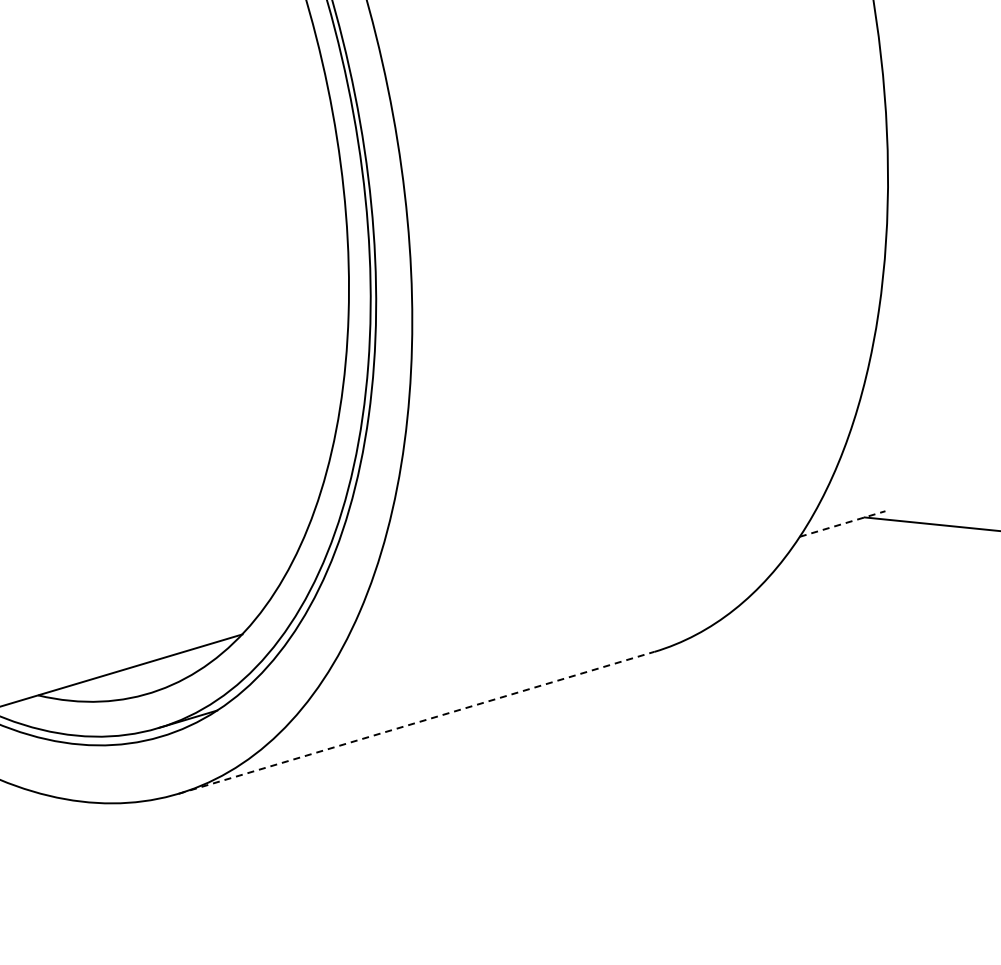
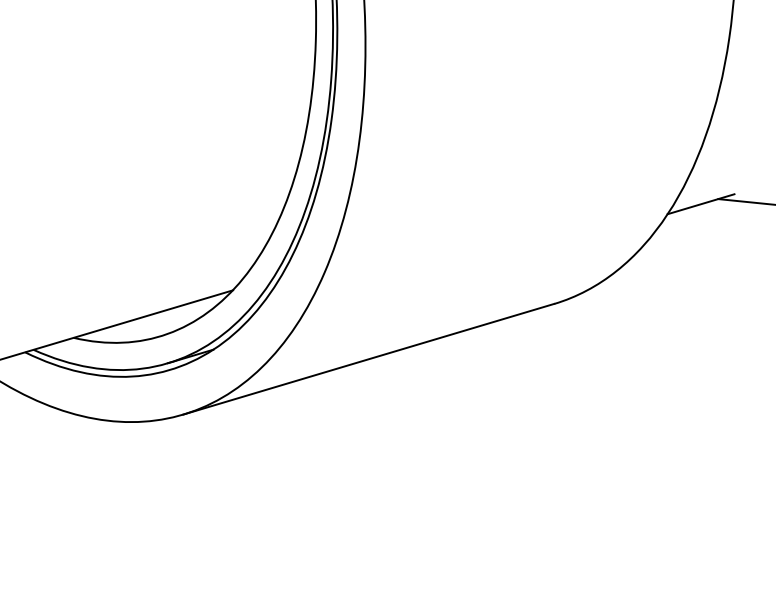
line: (842, 524) -> (700, 204), dashed -> solid
line: (416, 722) -> (368, 359), dashed -> solid

